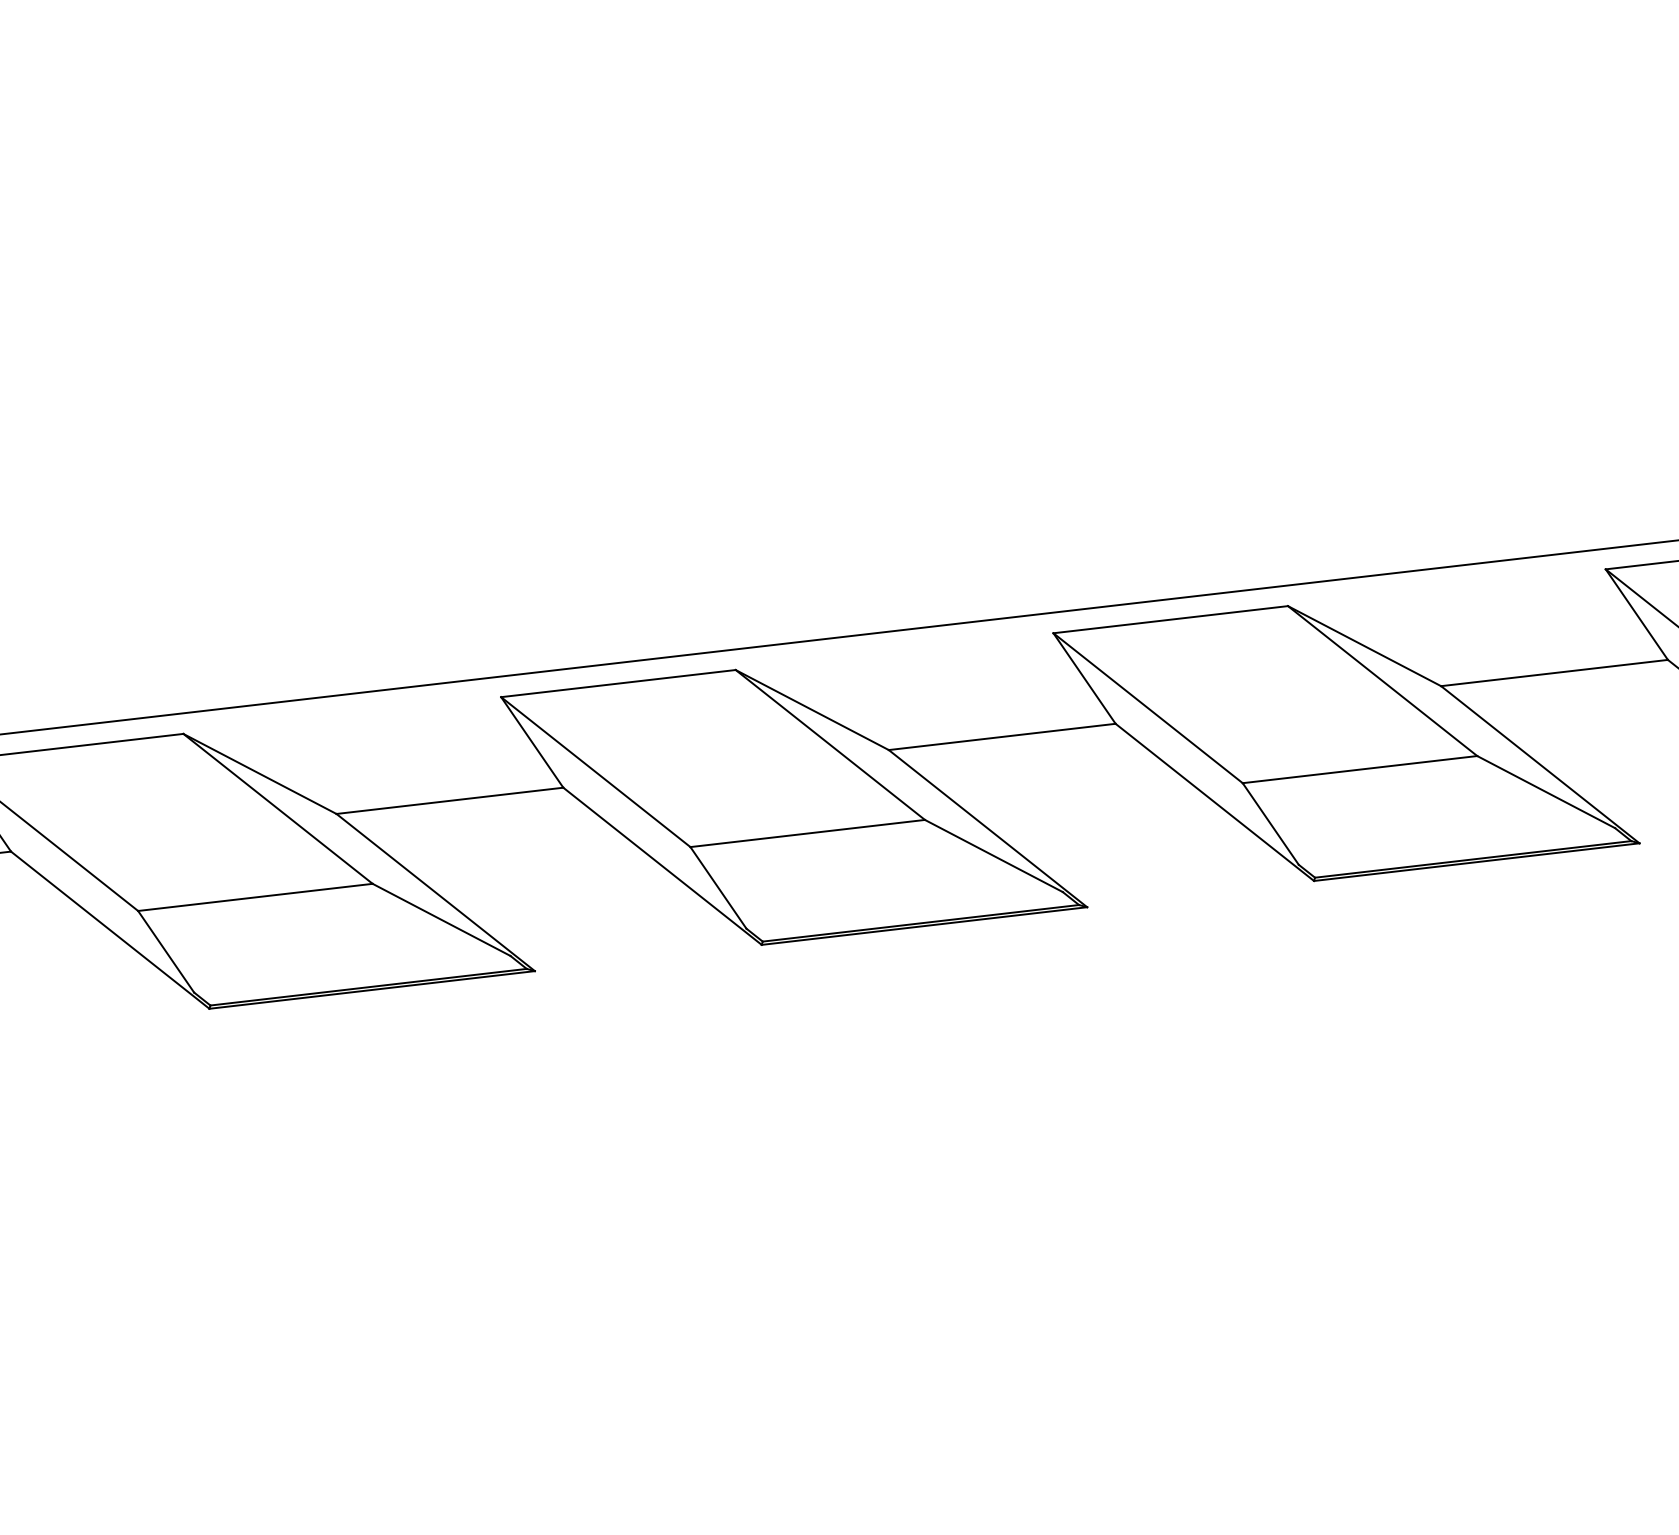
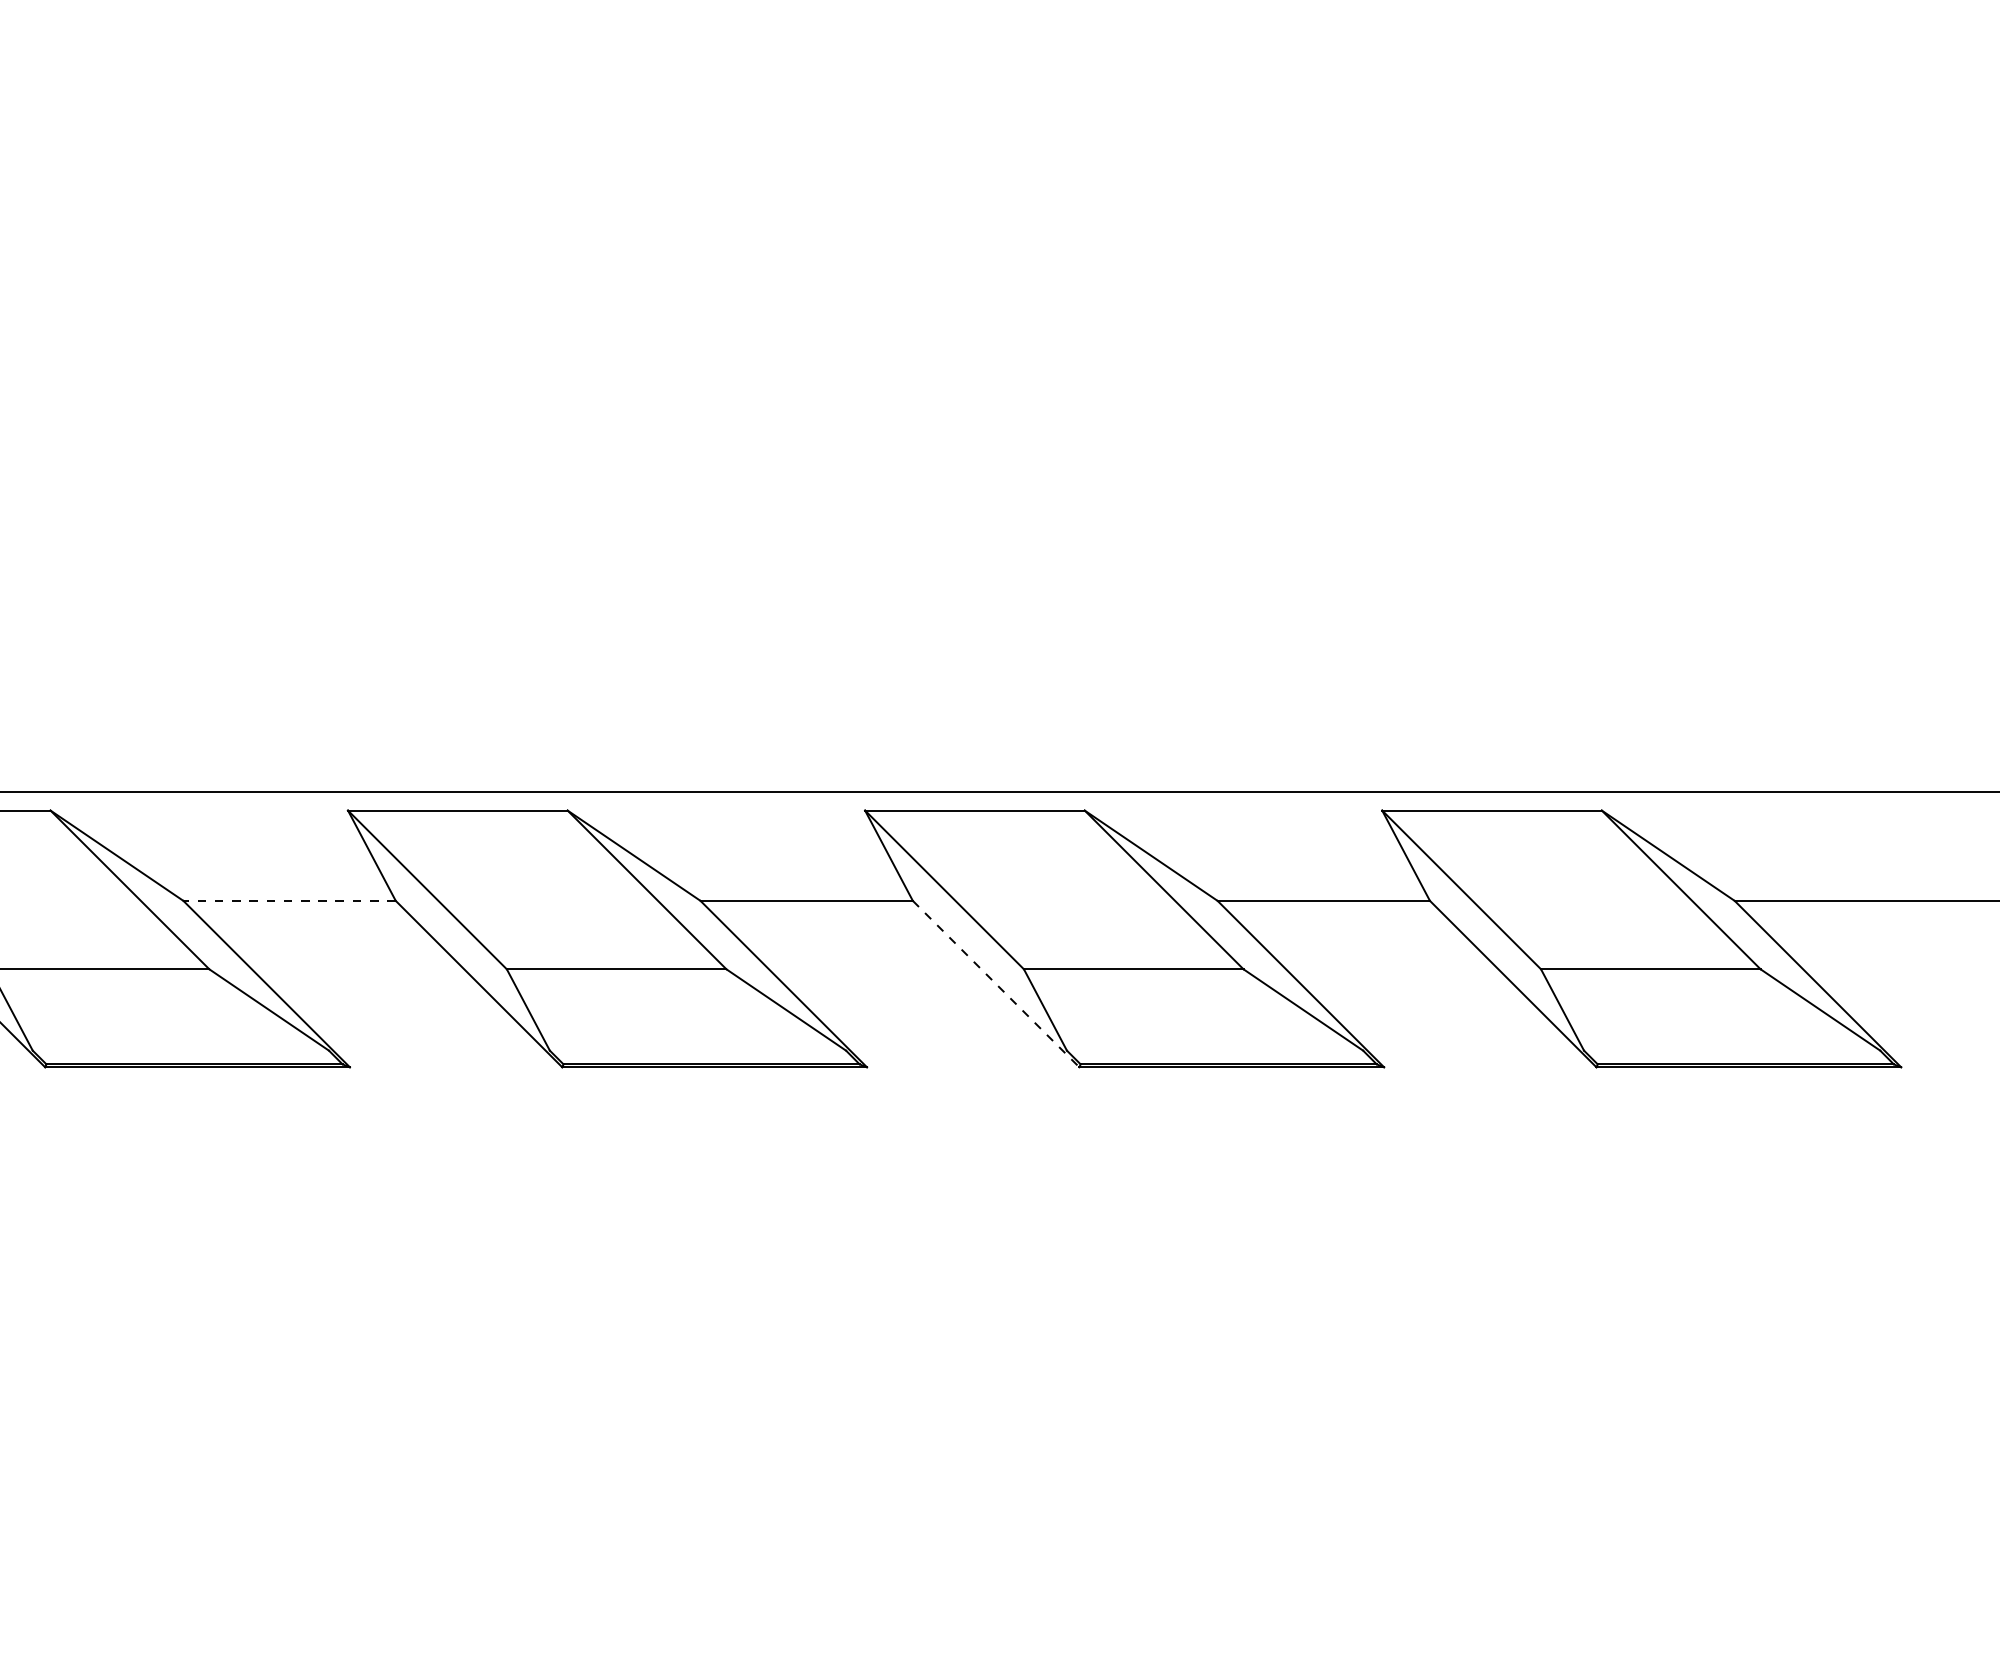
line: (449, 800) -> (289, 900), solid -> dashed
line: (1215, 802) -> (996, 984), solid -> dashed

